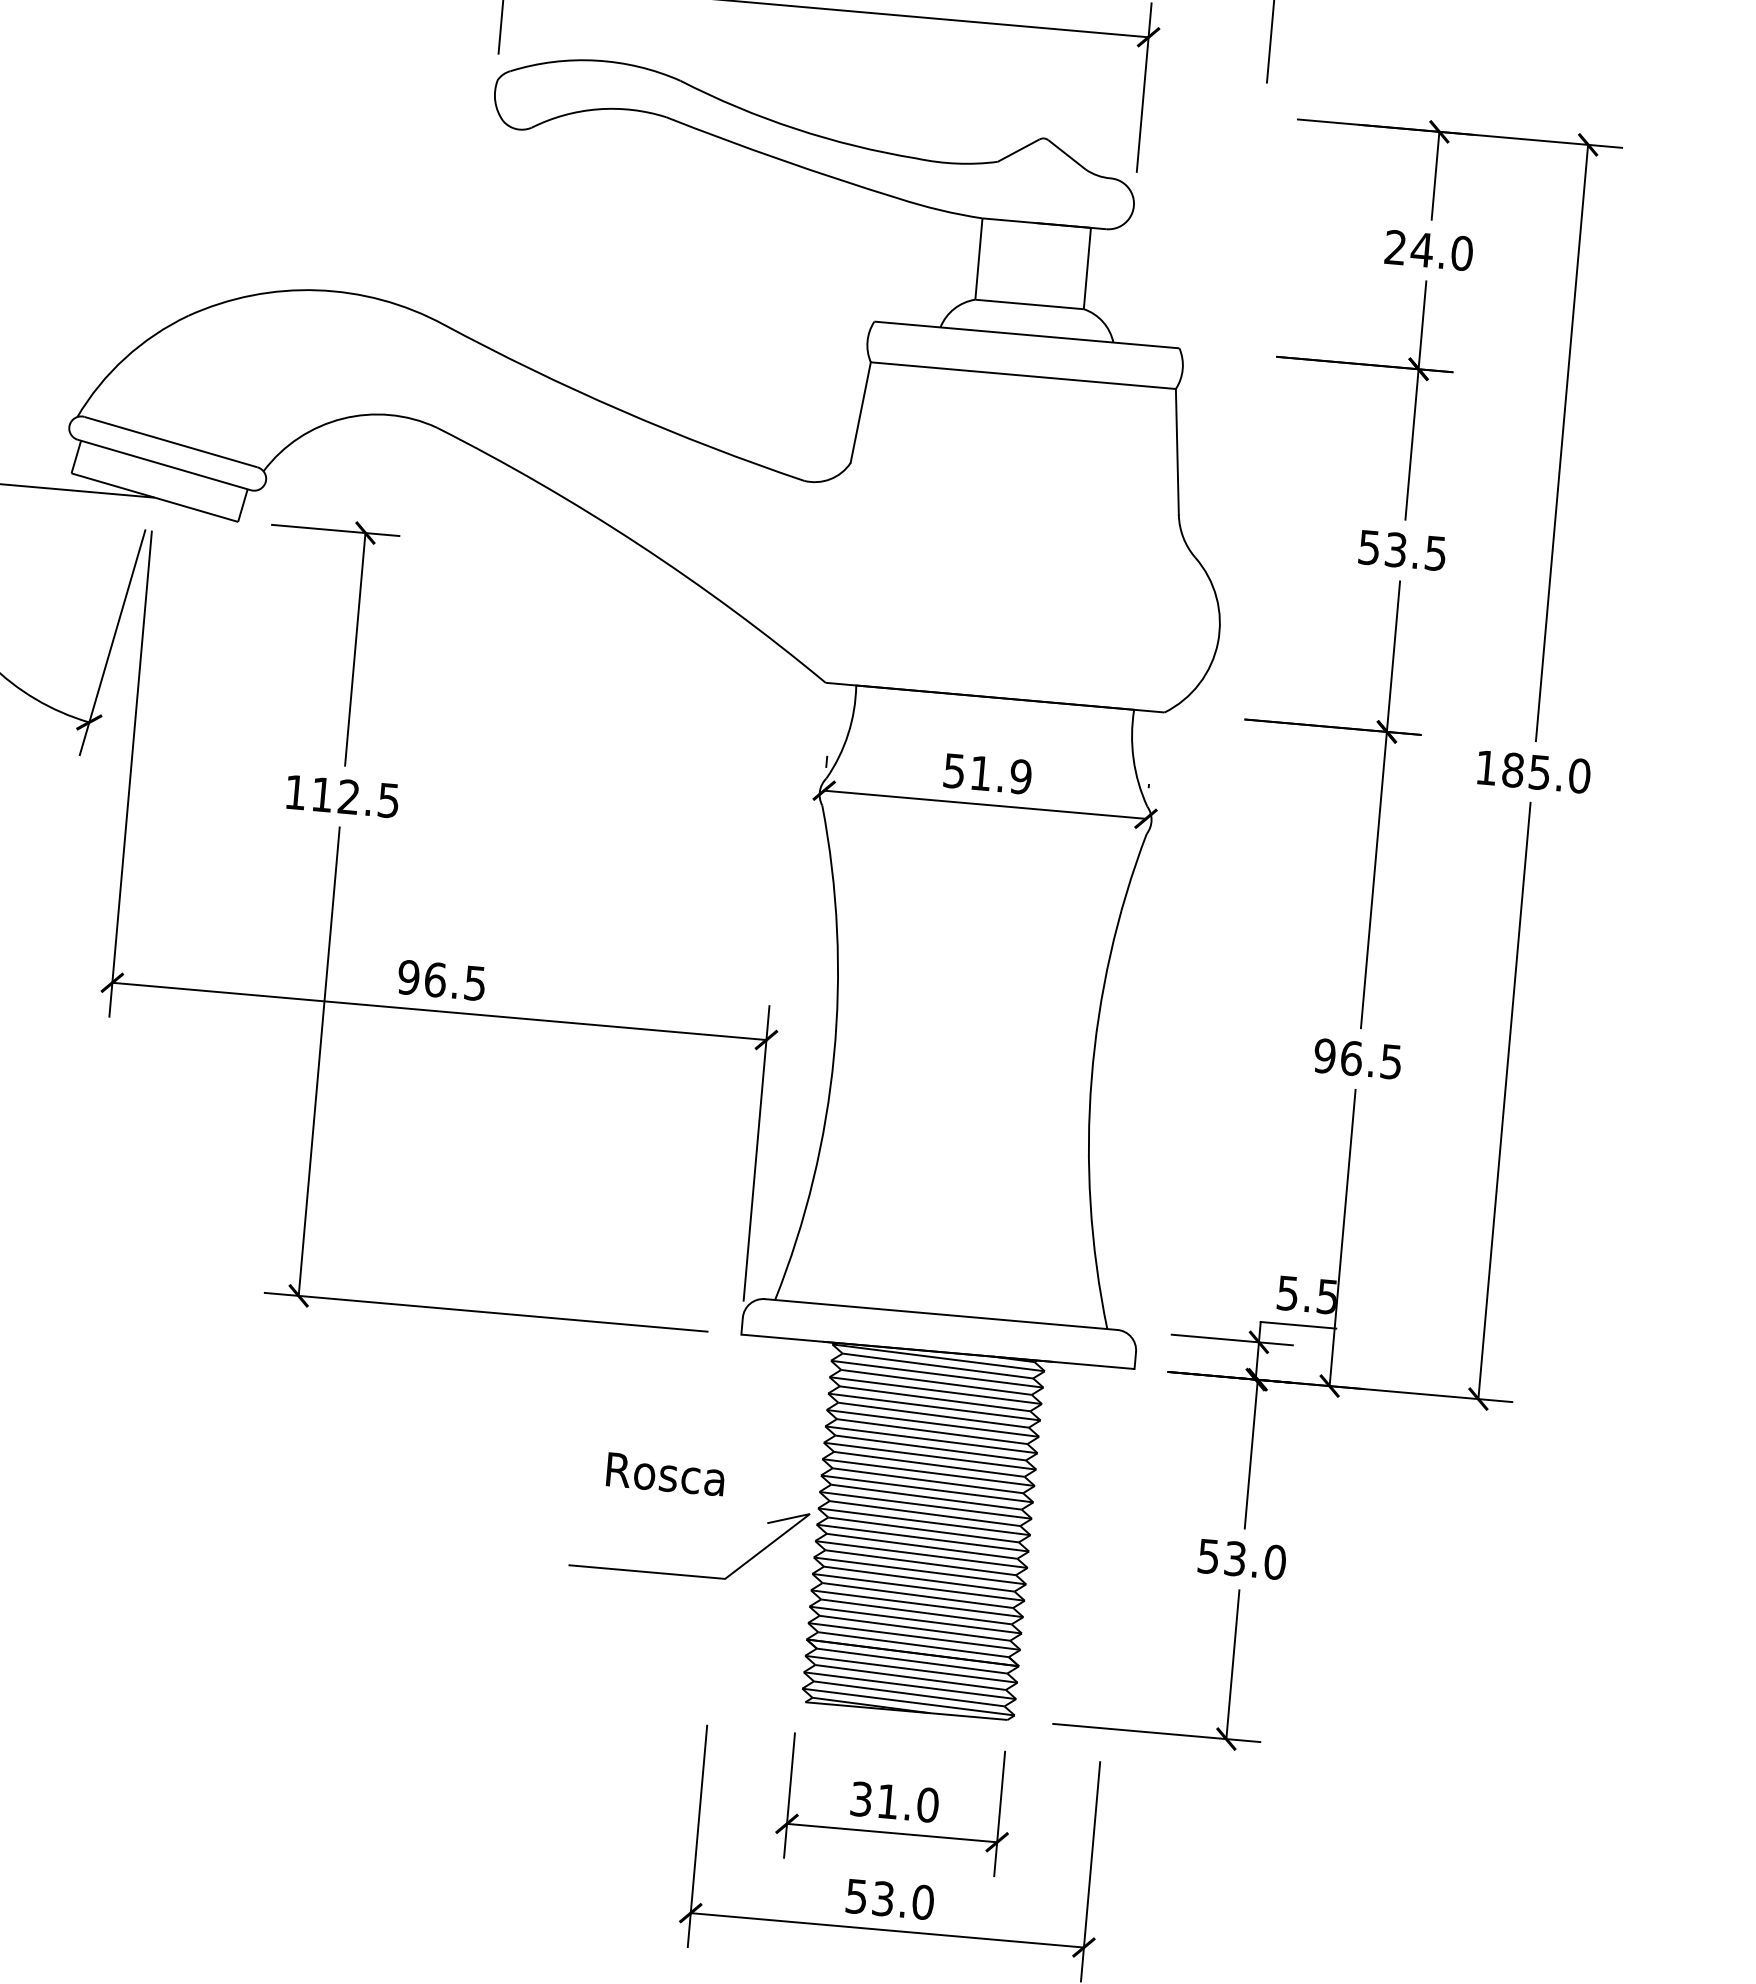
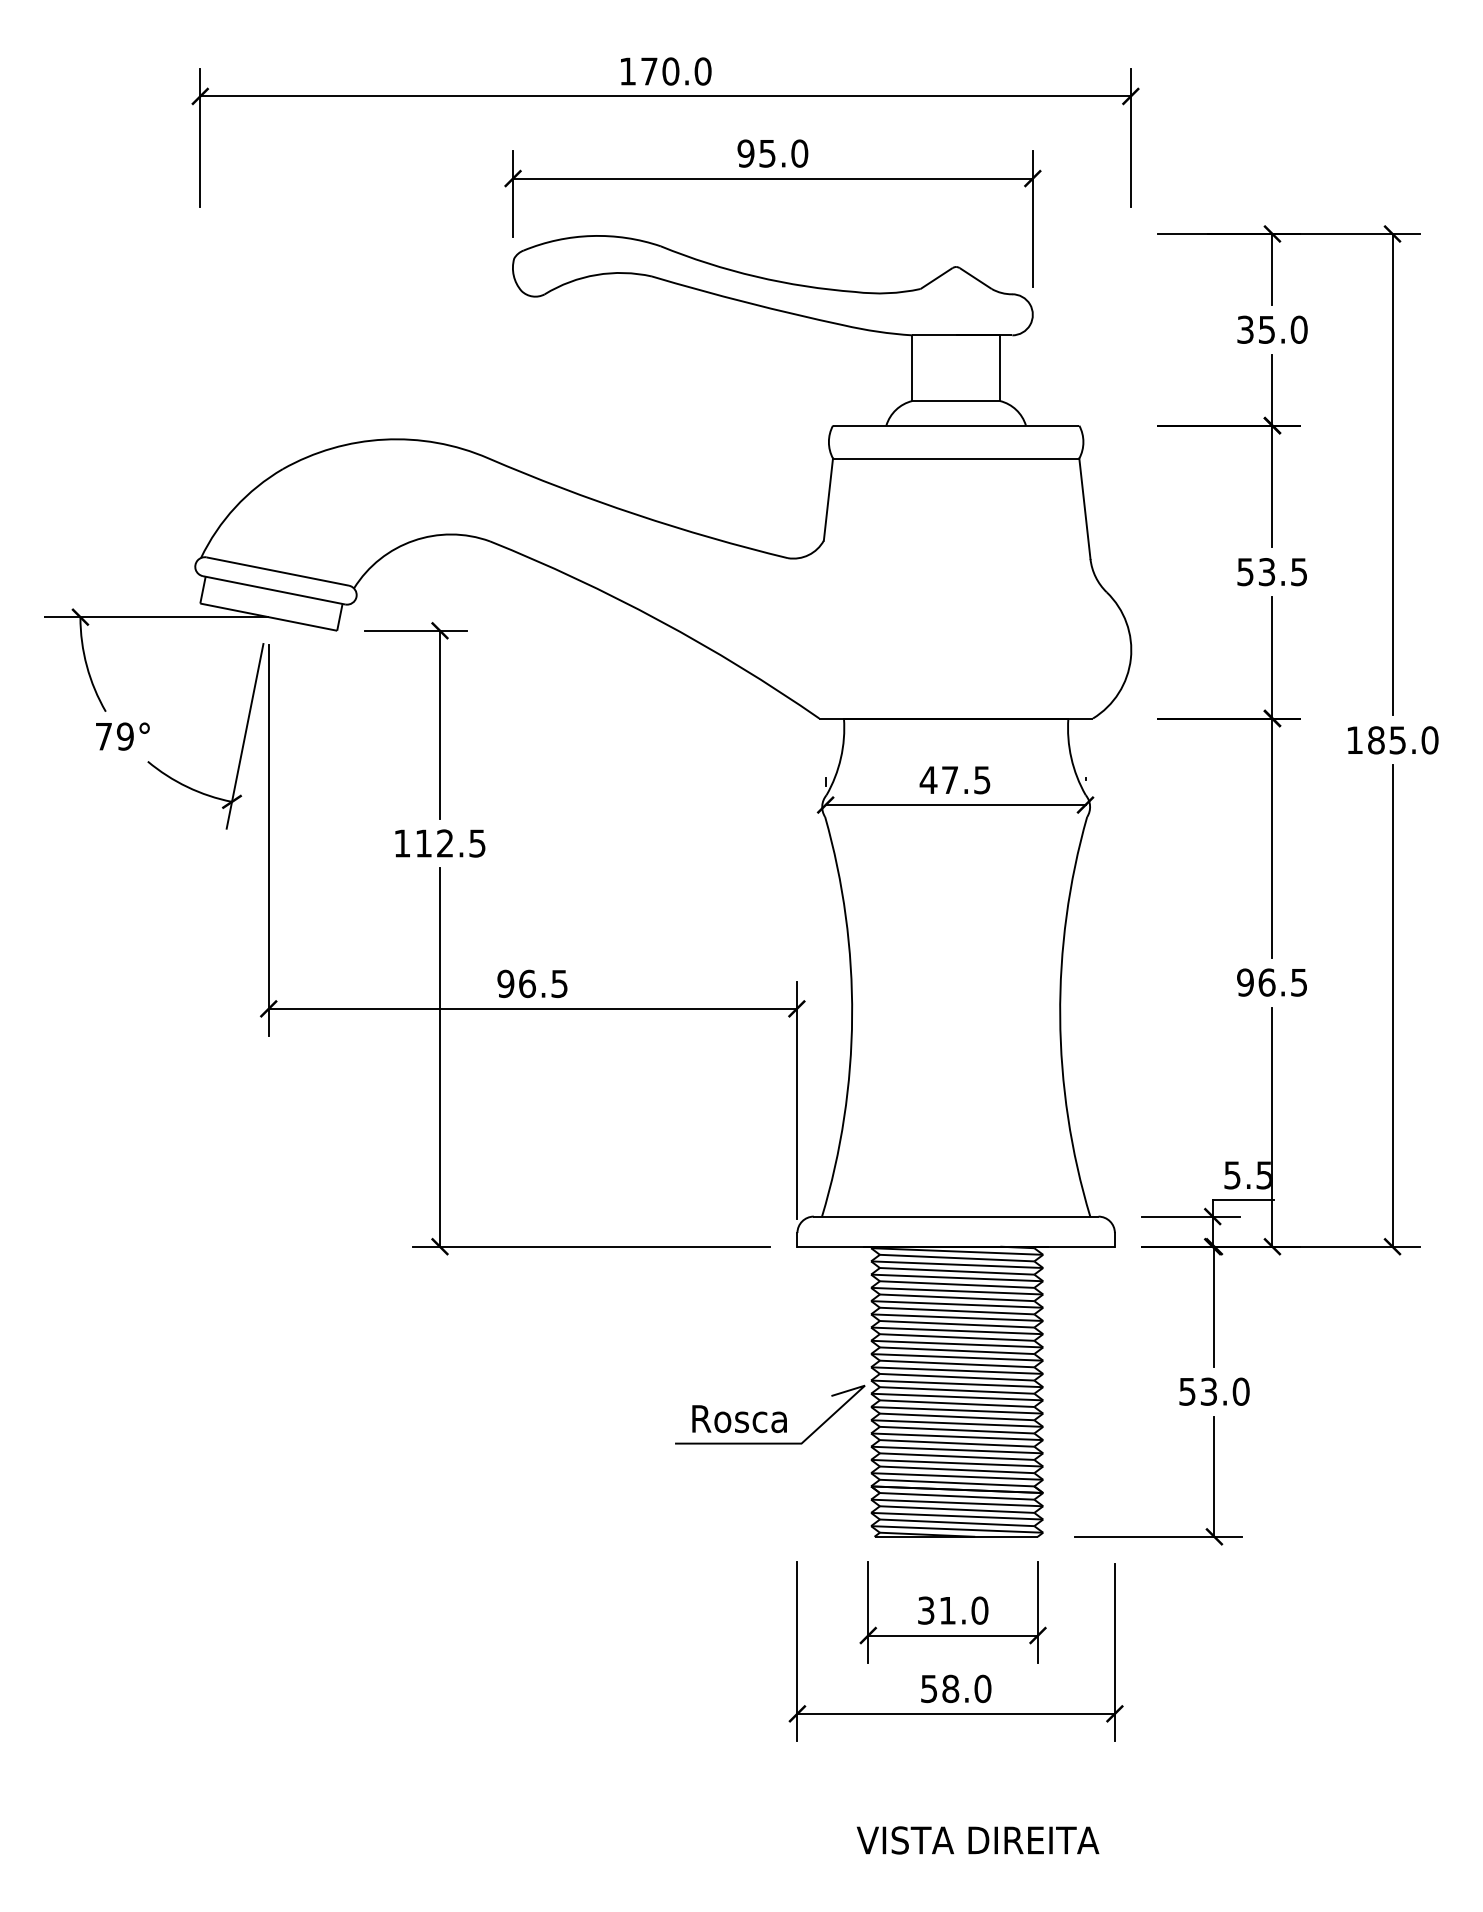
text: (1409, 248) -> (1256, 329), 24.0 -> 35.0
text: (986, 774) -> (954, 780), 51.9 -> 47.5
text: (665, 1474) -> (739, 1419), moved
text: (883, 1898) -> (950, 1688), 53.0 -> 58.0

